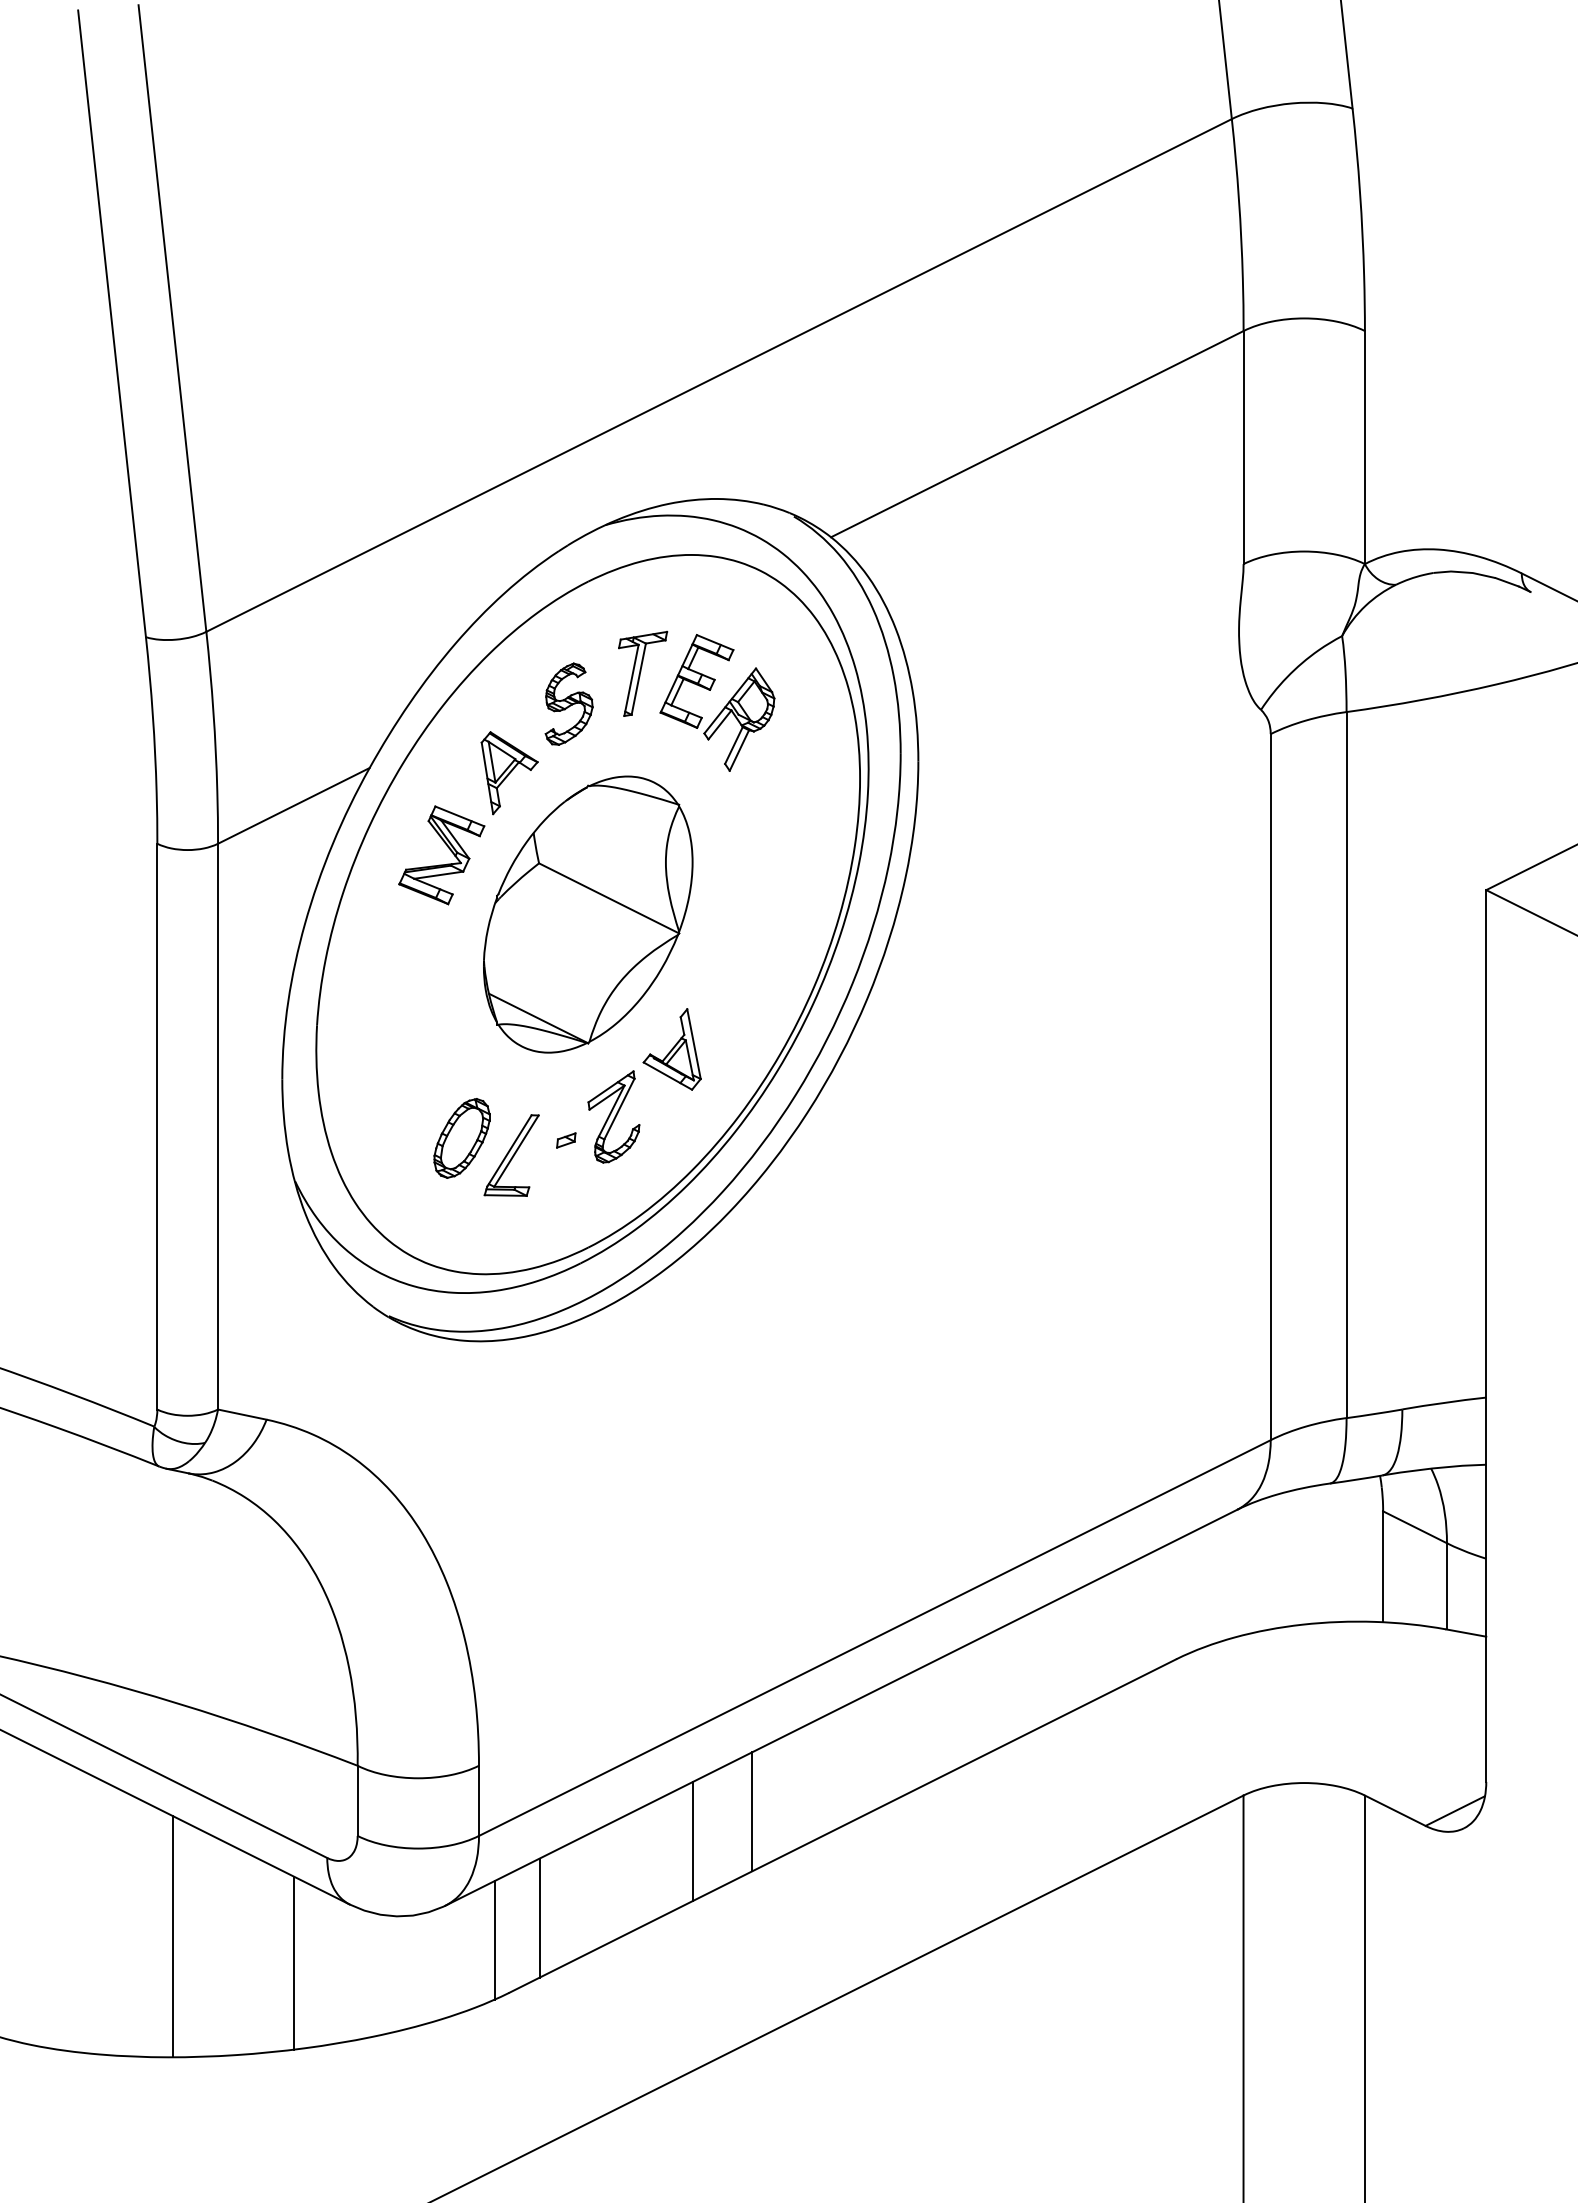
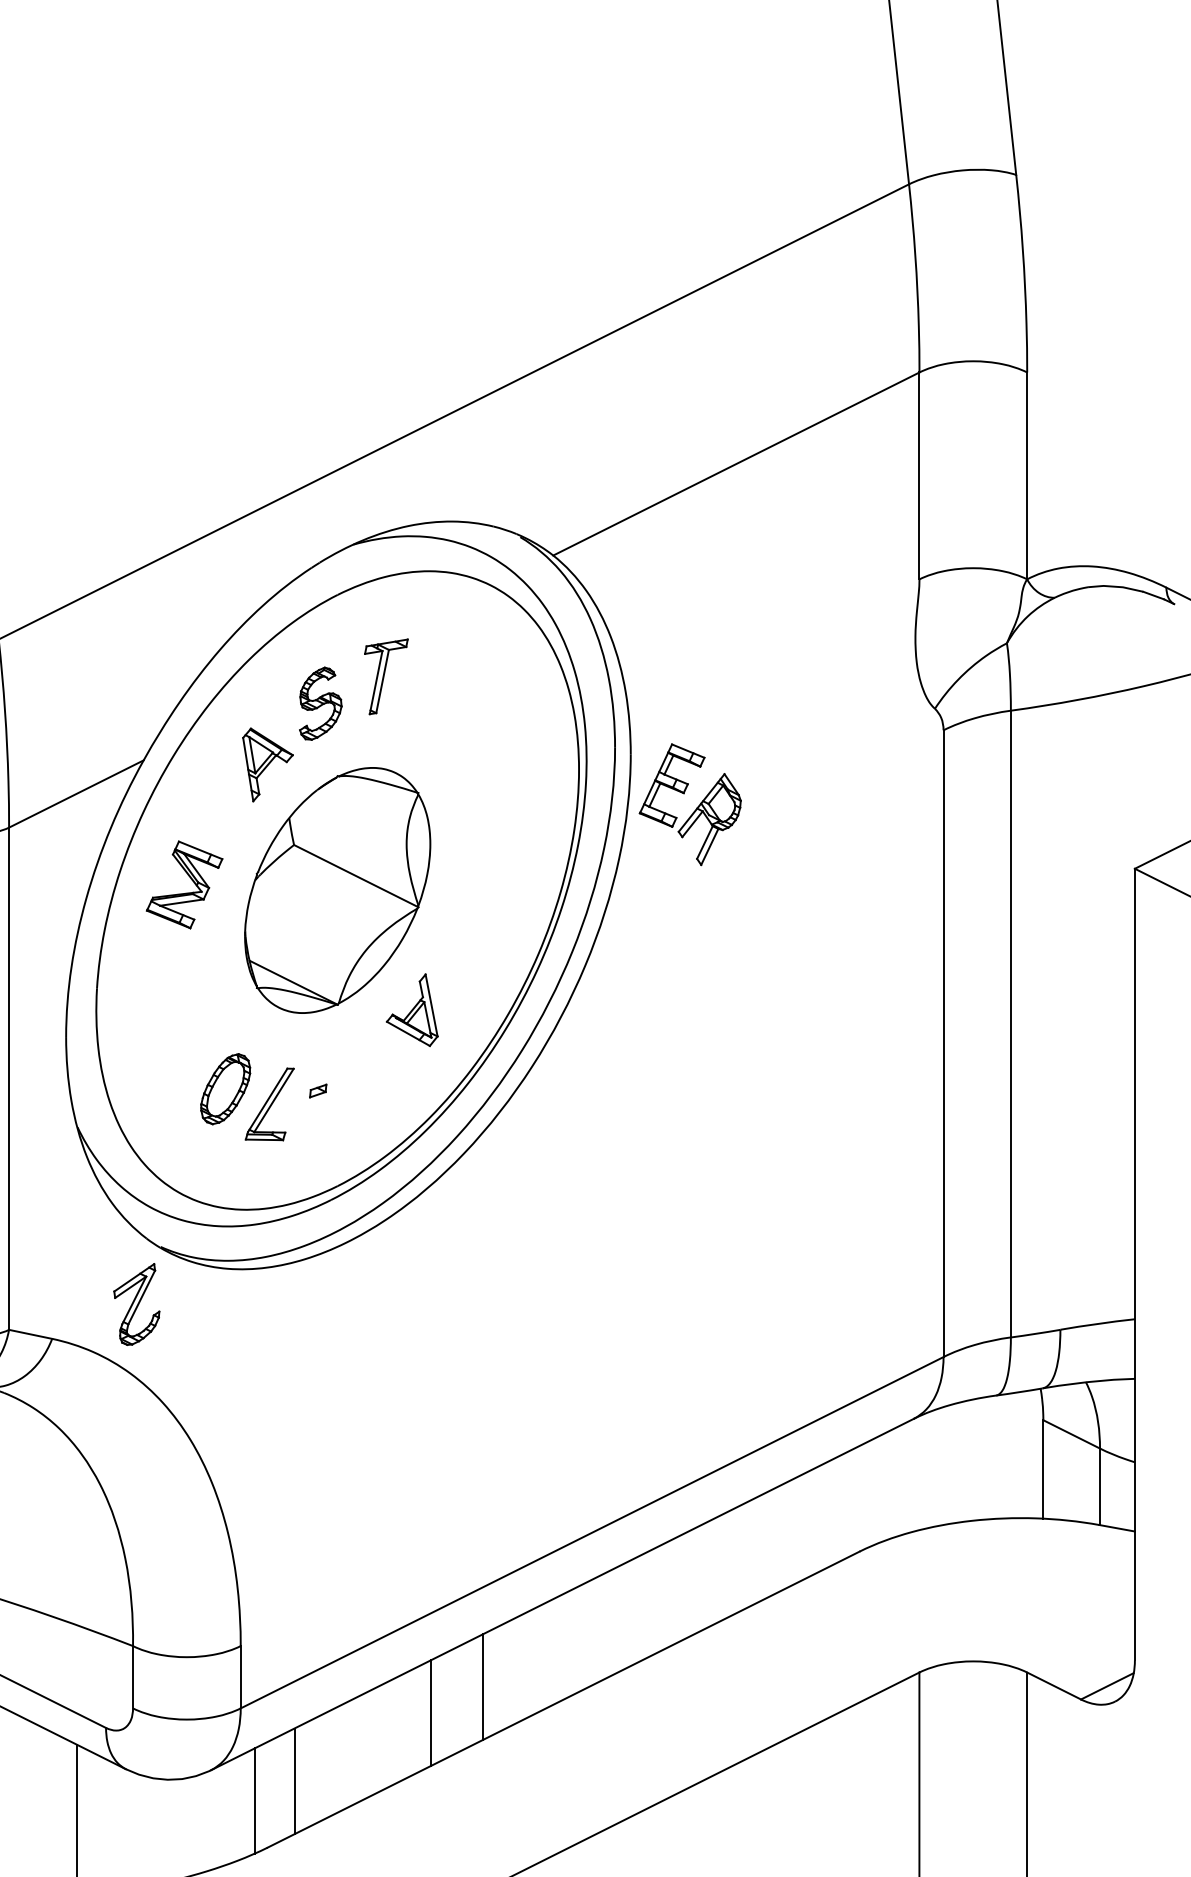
part: (723, 707) -> (695, 808), moved
part: (441, 864) -> (184, 893), moved
part: (613, 1116) -> (136, 1304), moved

